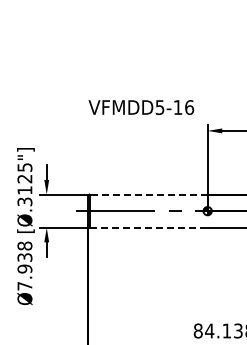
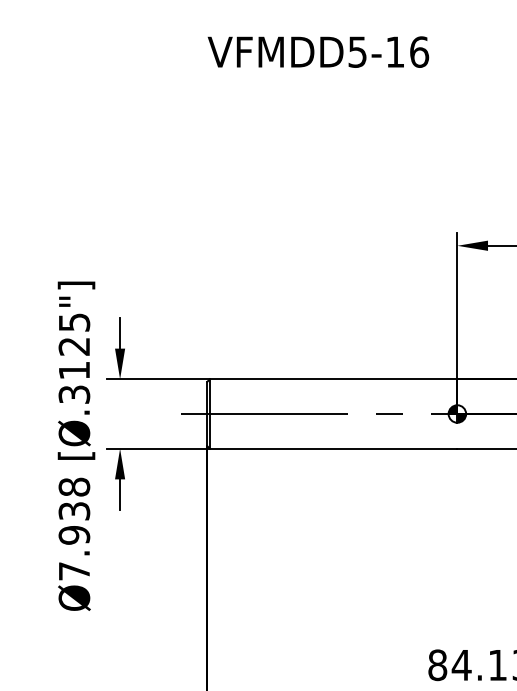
text: (141, 107) -> (318, 52), moved
line: (148, 194) -> (333, 379), dashed -> solid
line: (149, 227) -> (335, 448), dashed -> solid

